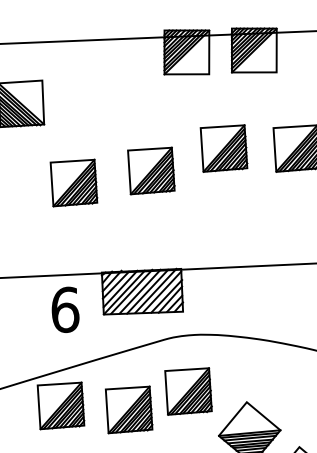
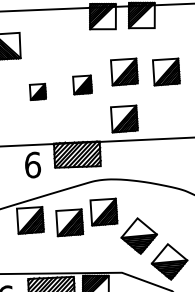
part: (151, 170) -> (82, 84), size x0.7
part: (73, 182) -> (37, 91), size x0.6
part: (224, 229) -> (124, 118), added

